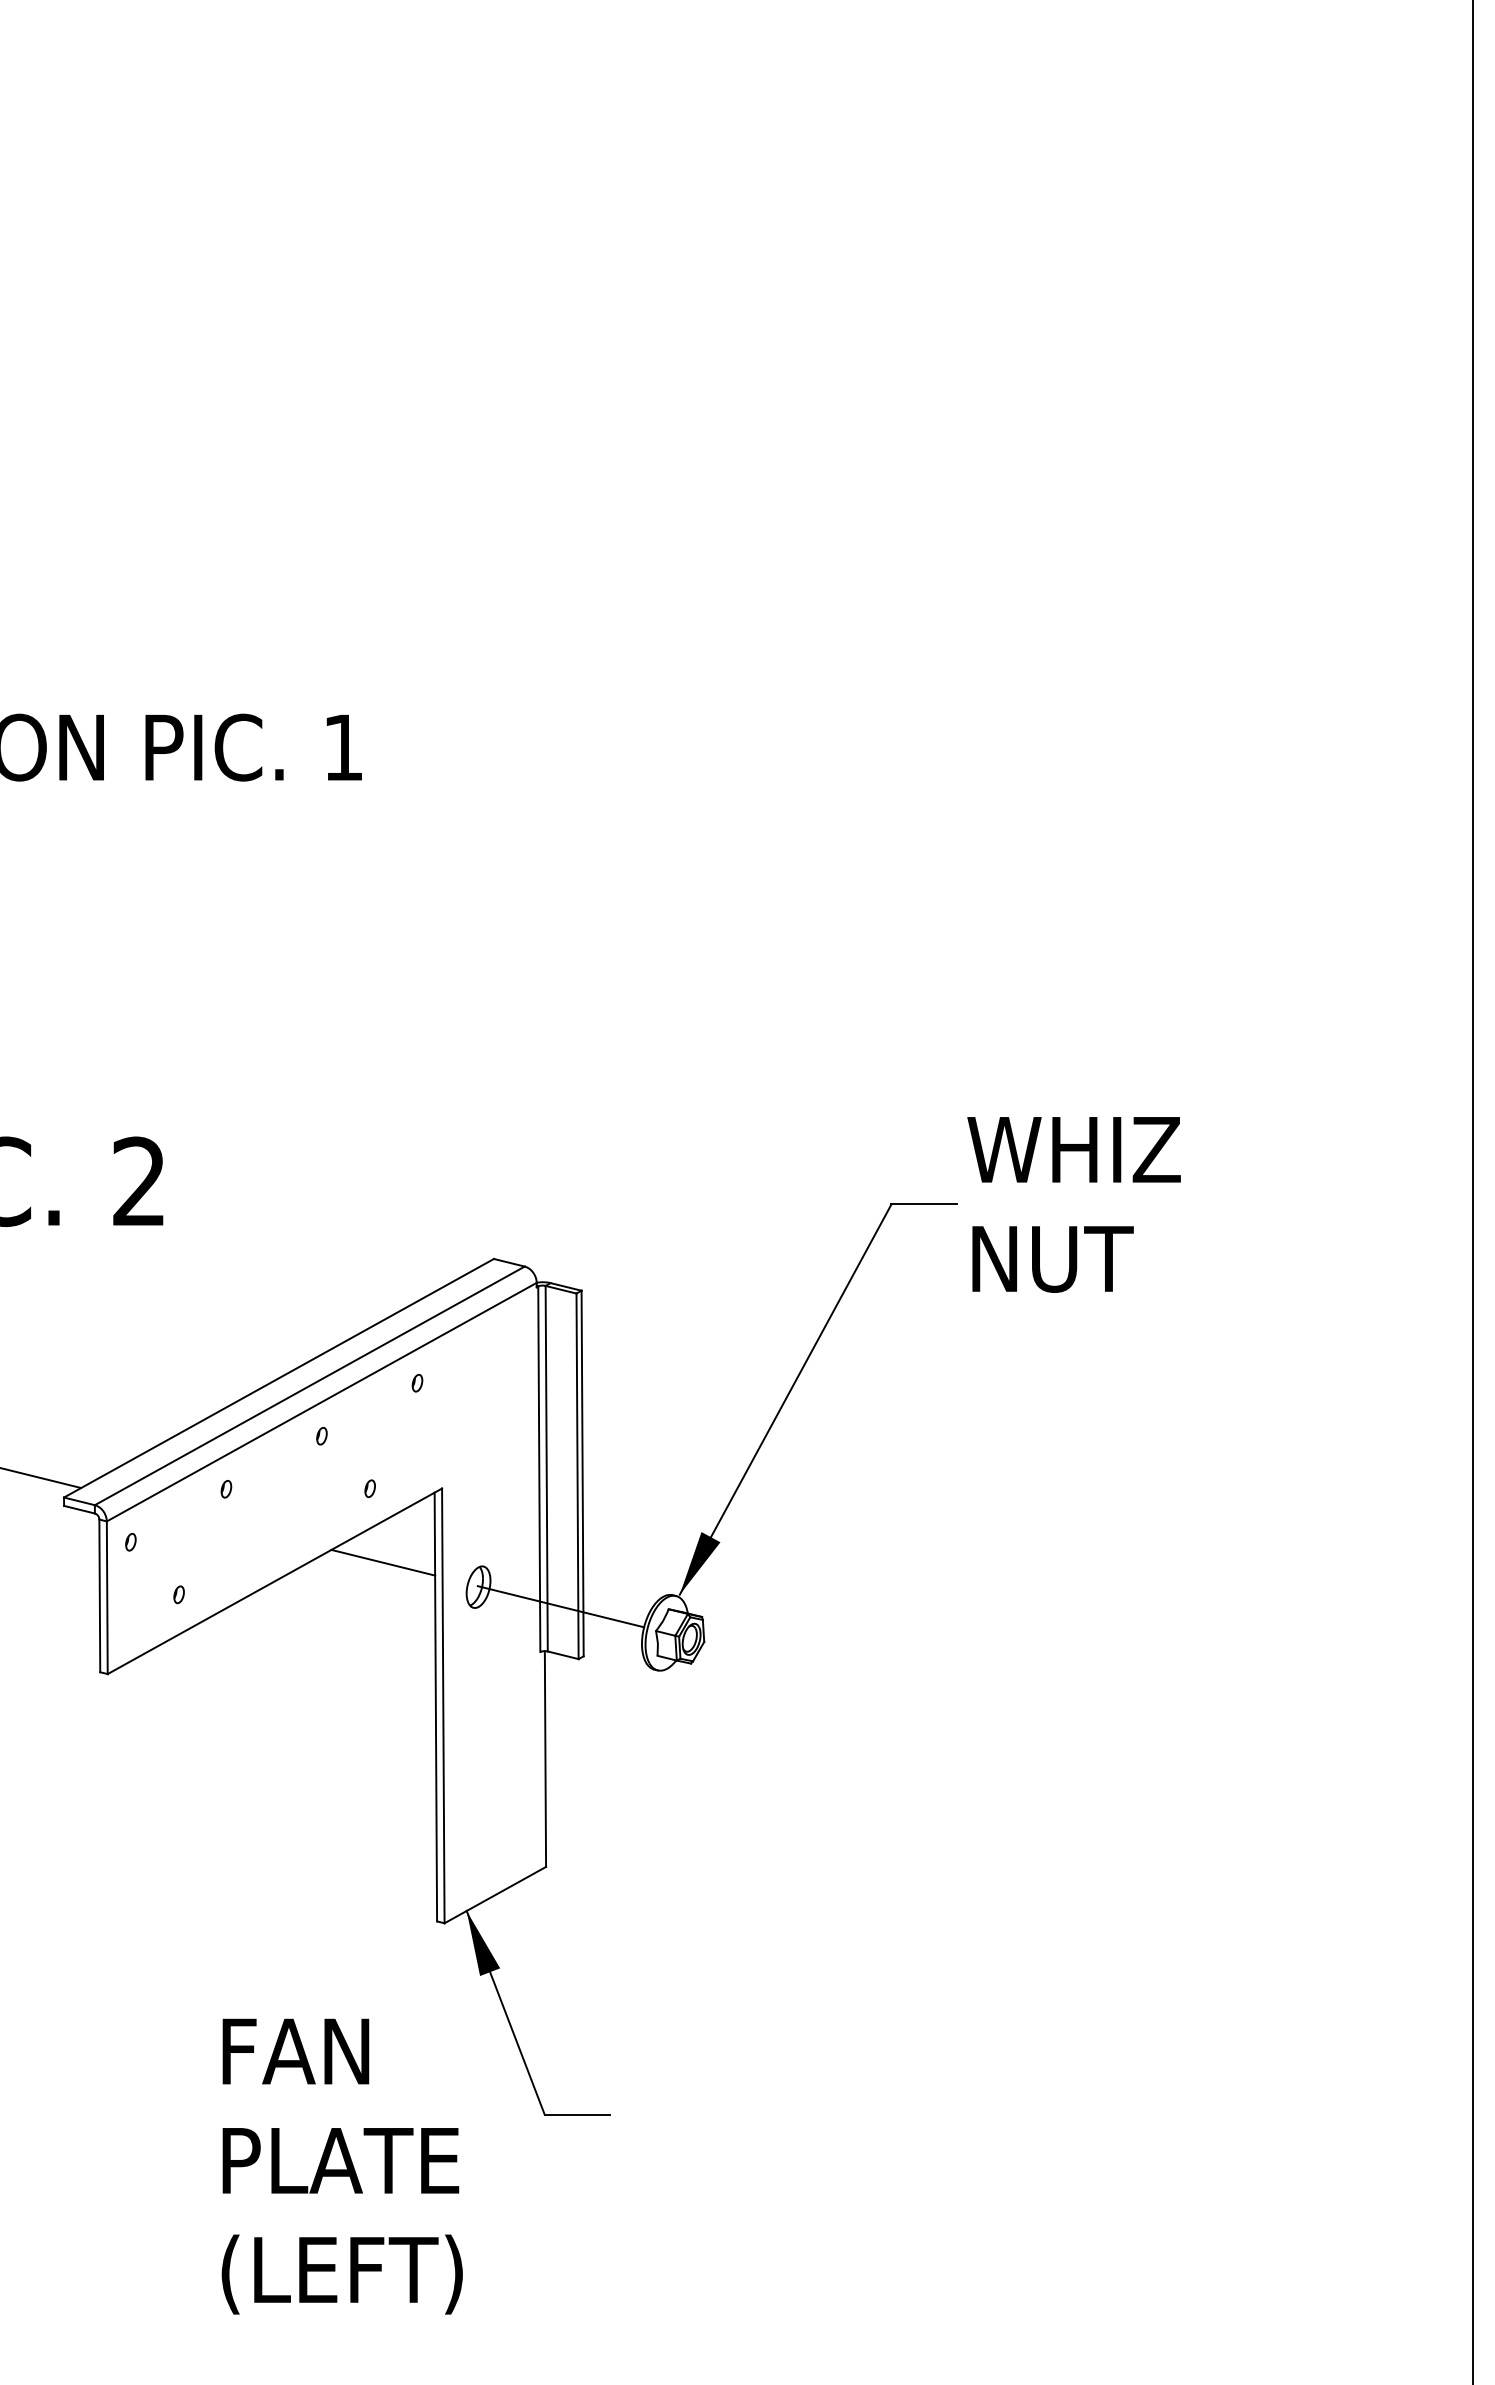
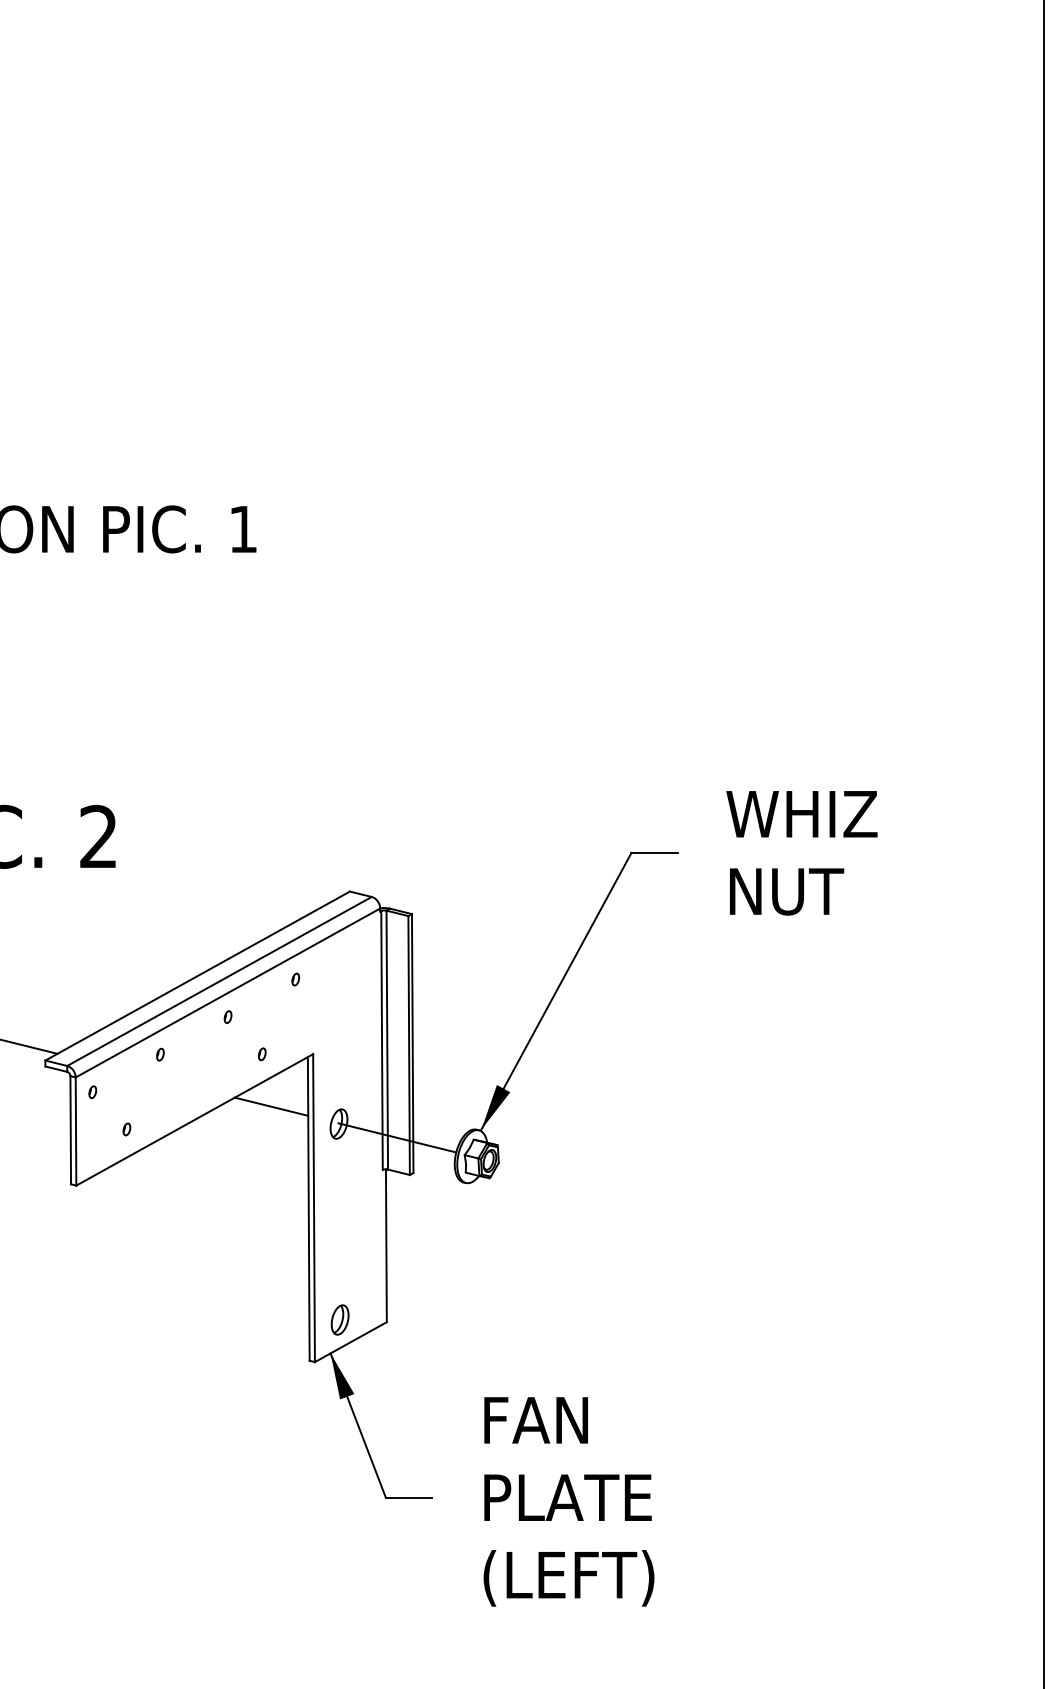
text: (1073, 1204) -> (801, 852), moved
part: (479, 1863) -> (339, 1319), added
text: (341, 2166) -> (568, 1501), moved

